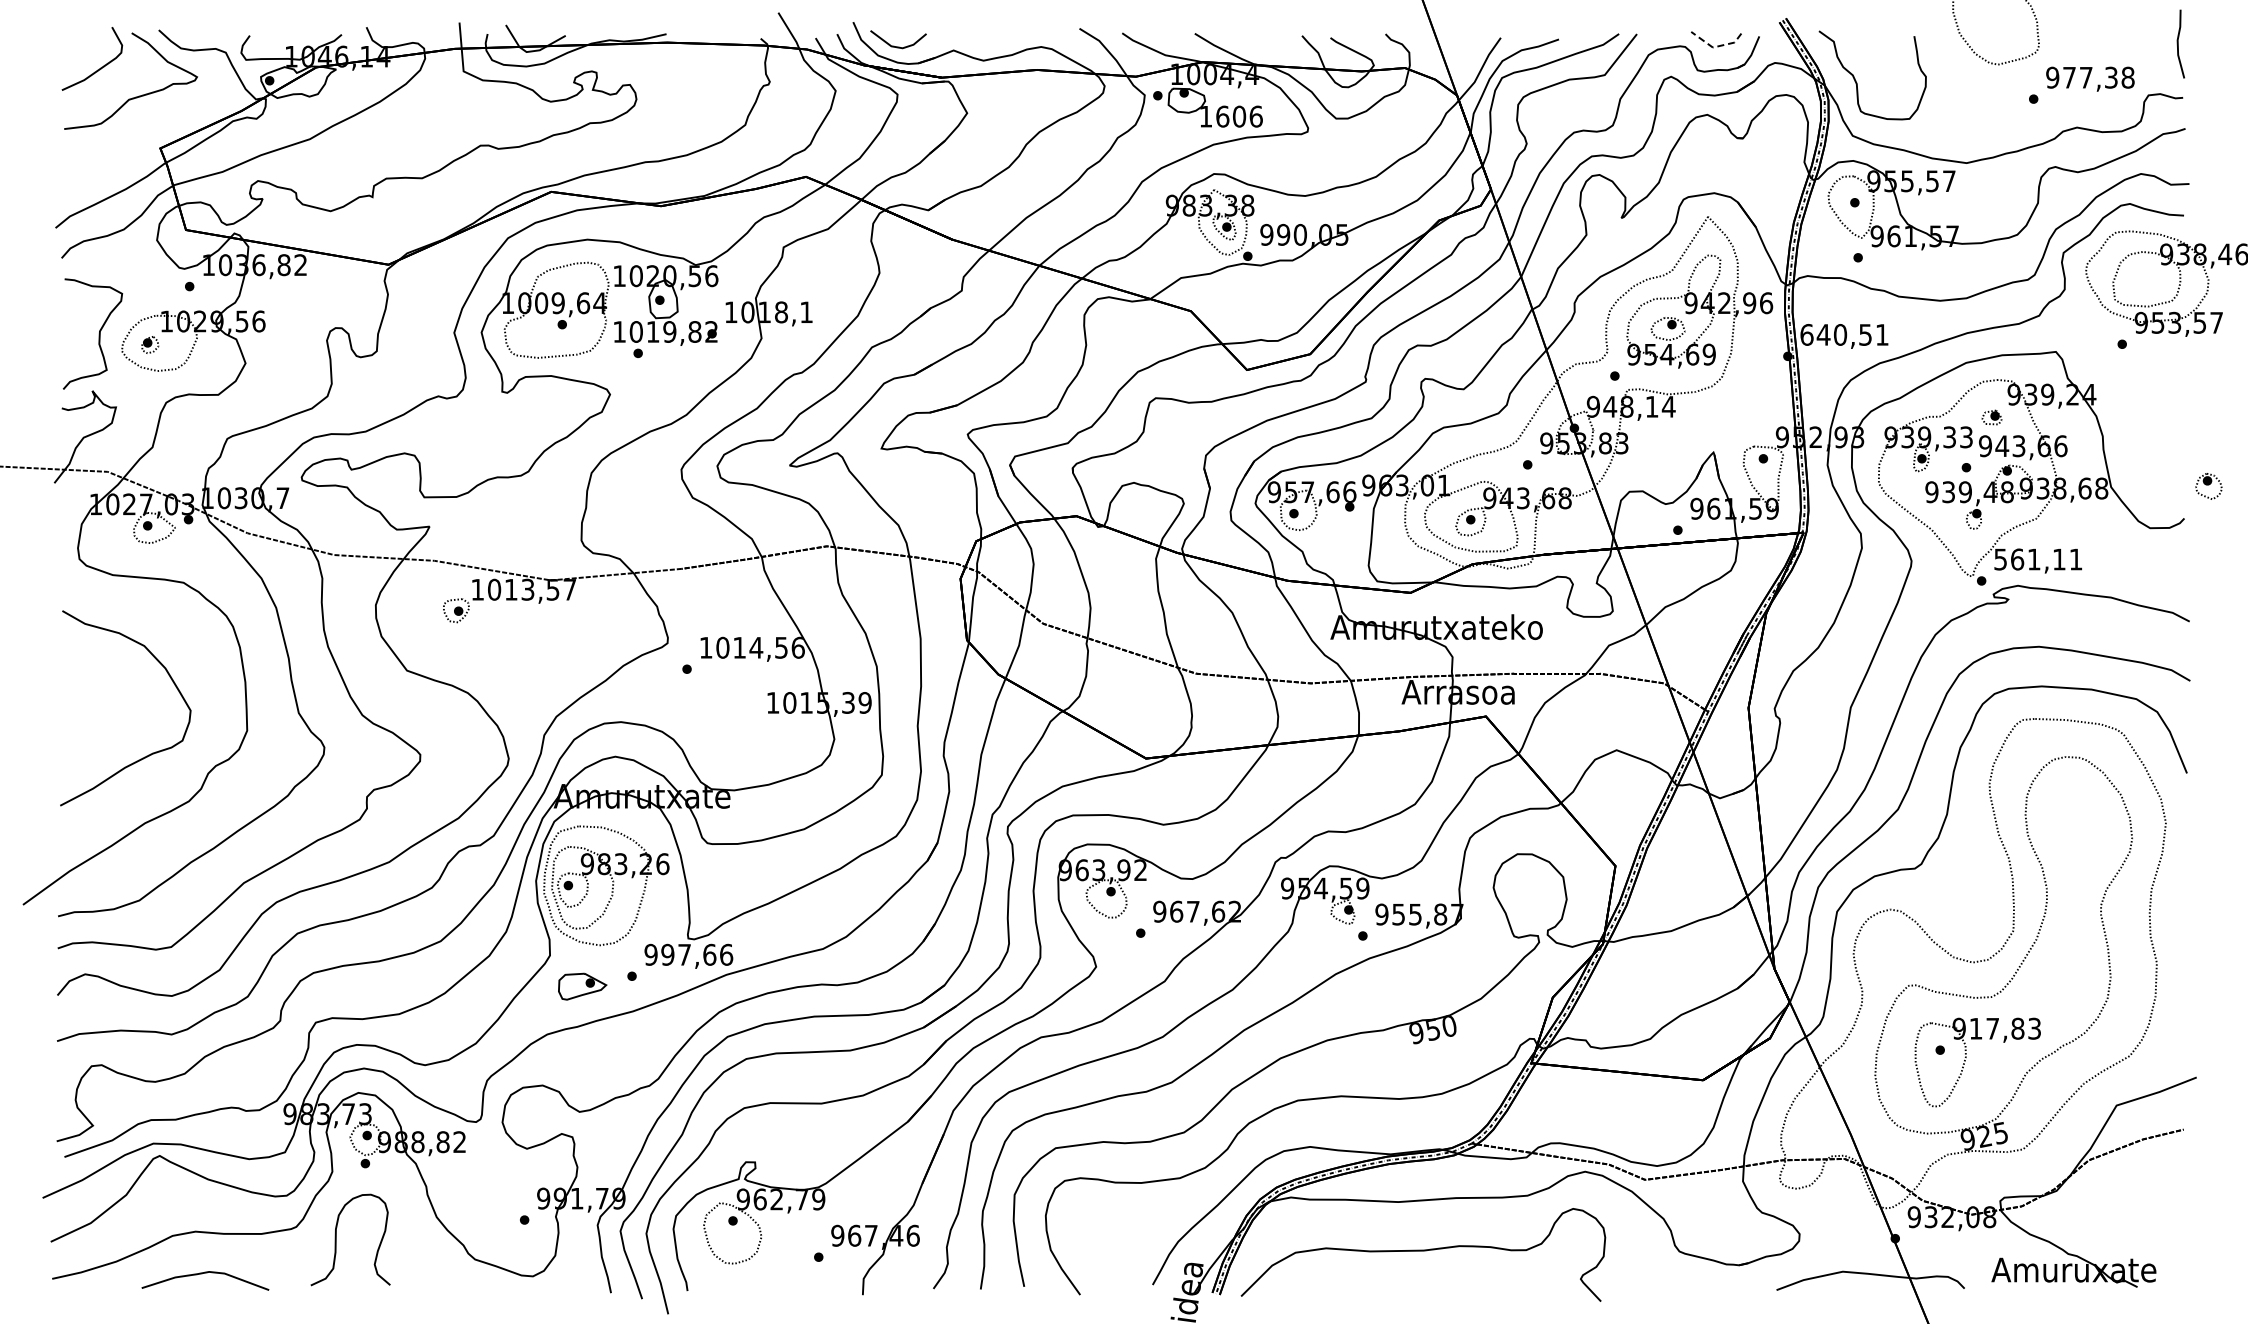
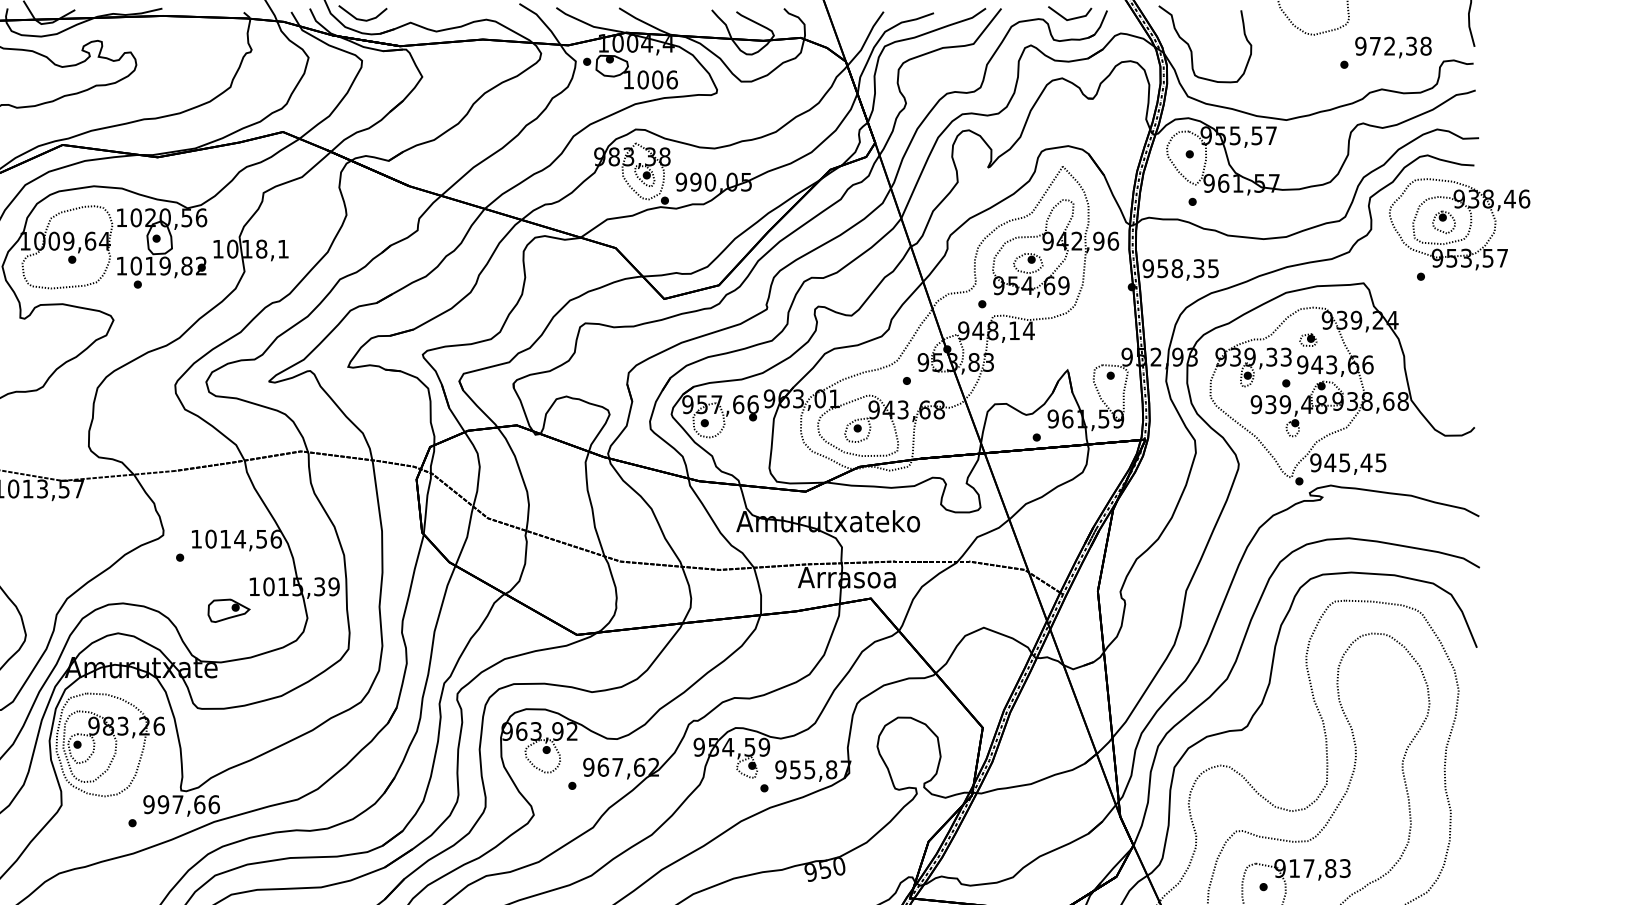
line: (1716, 46) -> (1070, 19), dashed -> solid
text: (2085, 77) -> (1389, 46), 977,38 -> 972,38
text: (1222, 116) -> (643, 79), 1606 -> 1006
text: (1844, 334) -> (1180, 268), 640,51 -> 958,35
part: (2208, 486) -> (1443, 222), moved
text: (2038, 559) -> (1348, 462), 561,11 -> 945,45
part: (582, 986) -> (228, 610), moved

